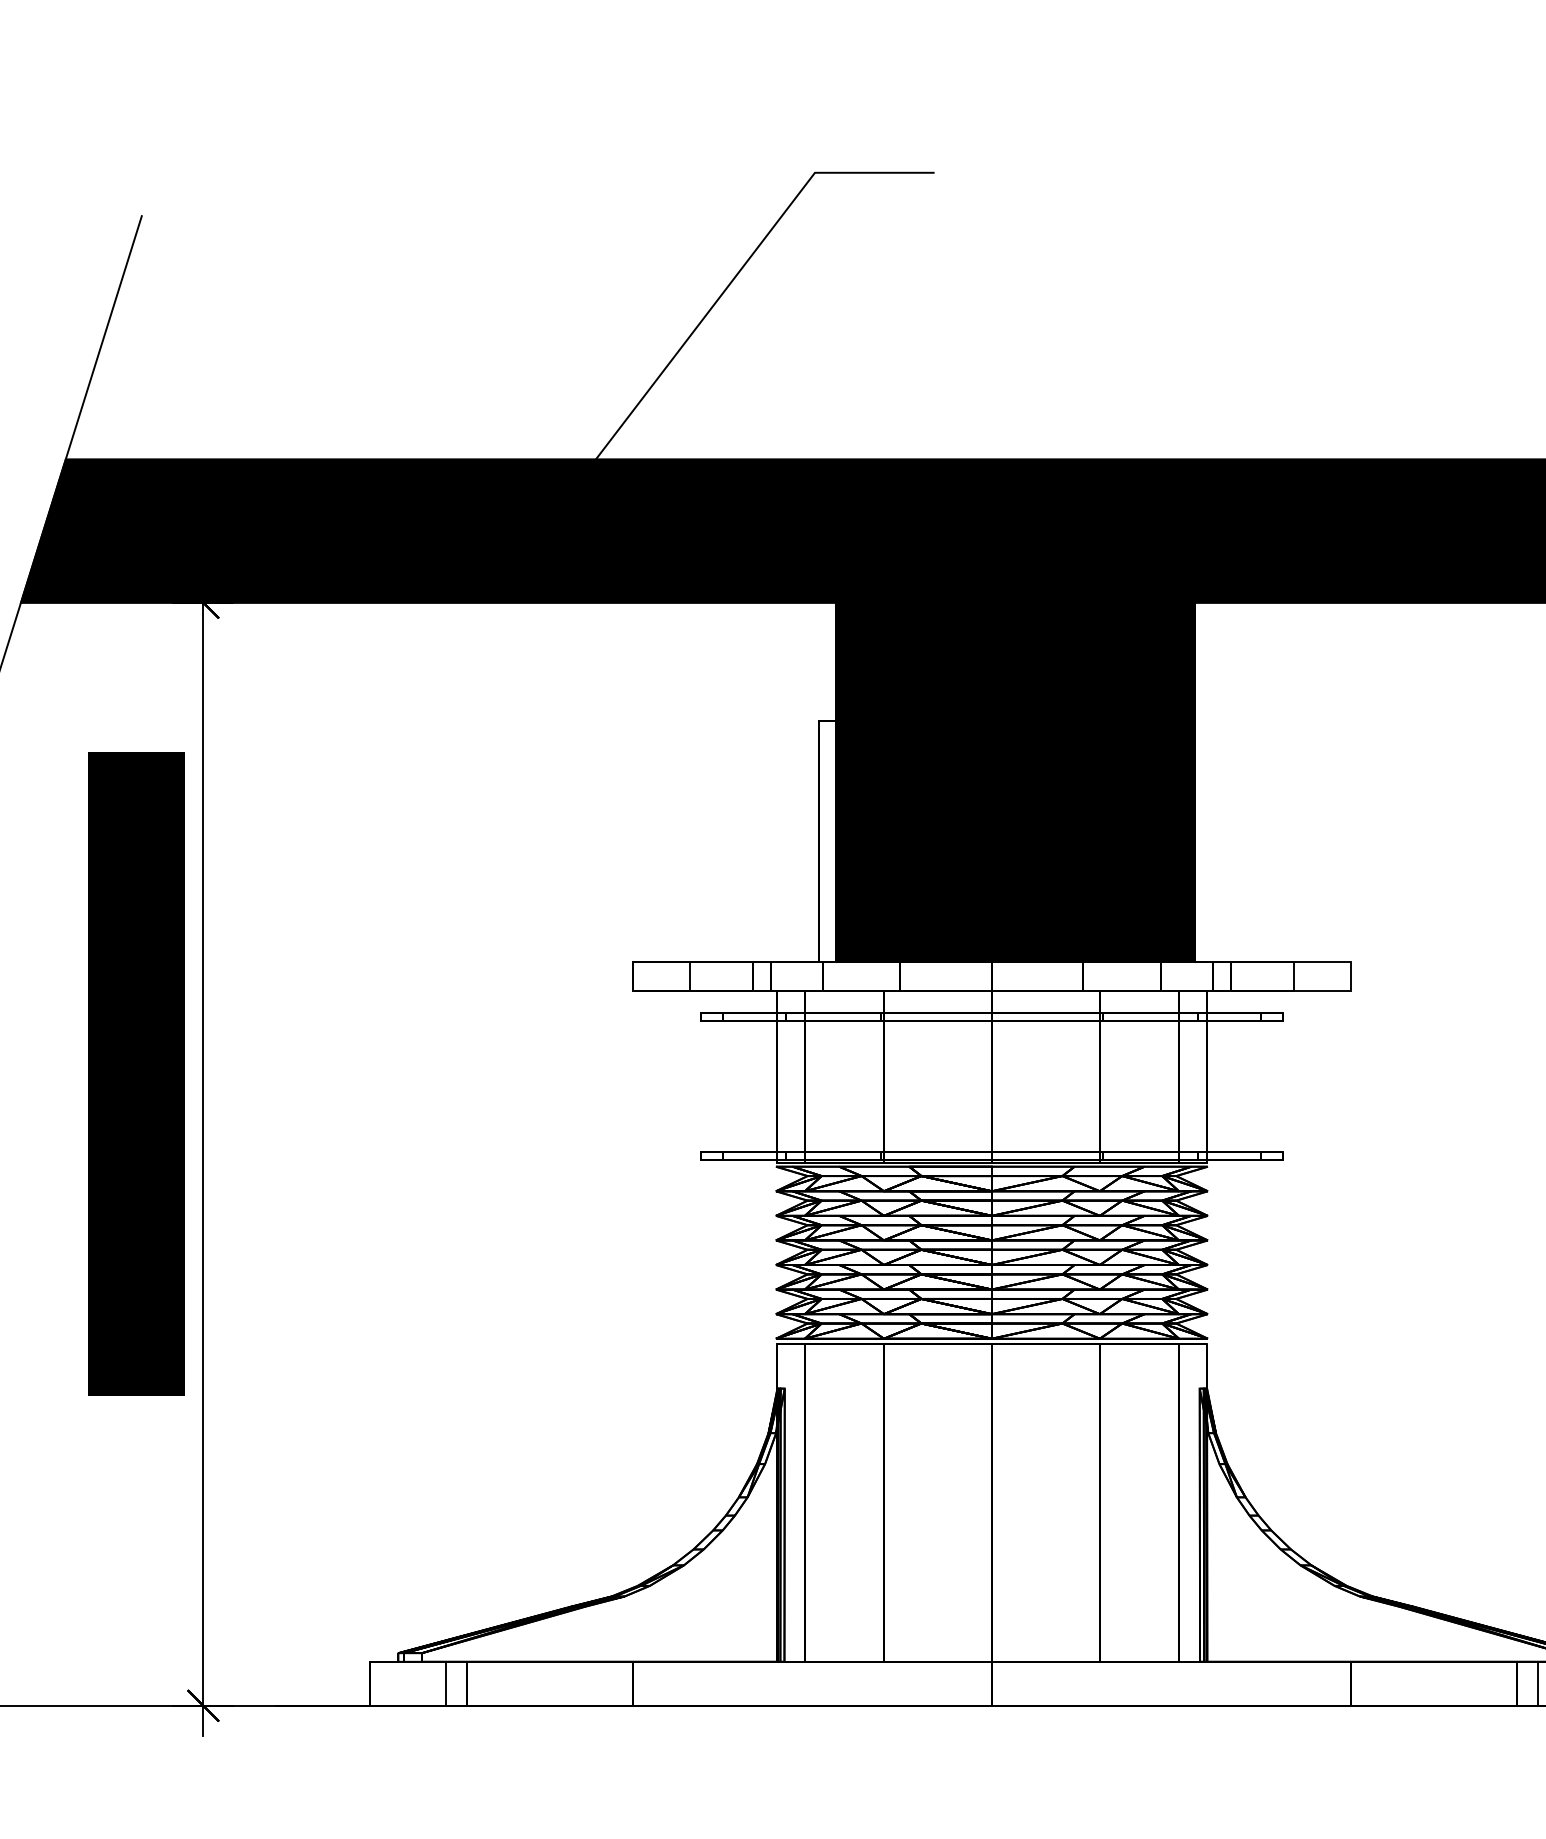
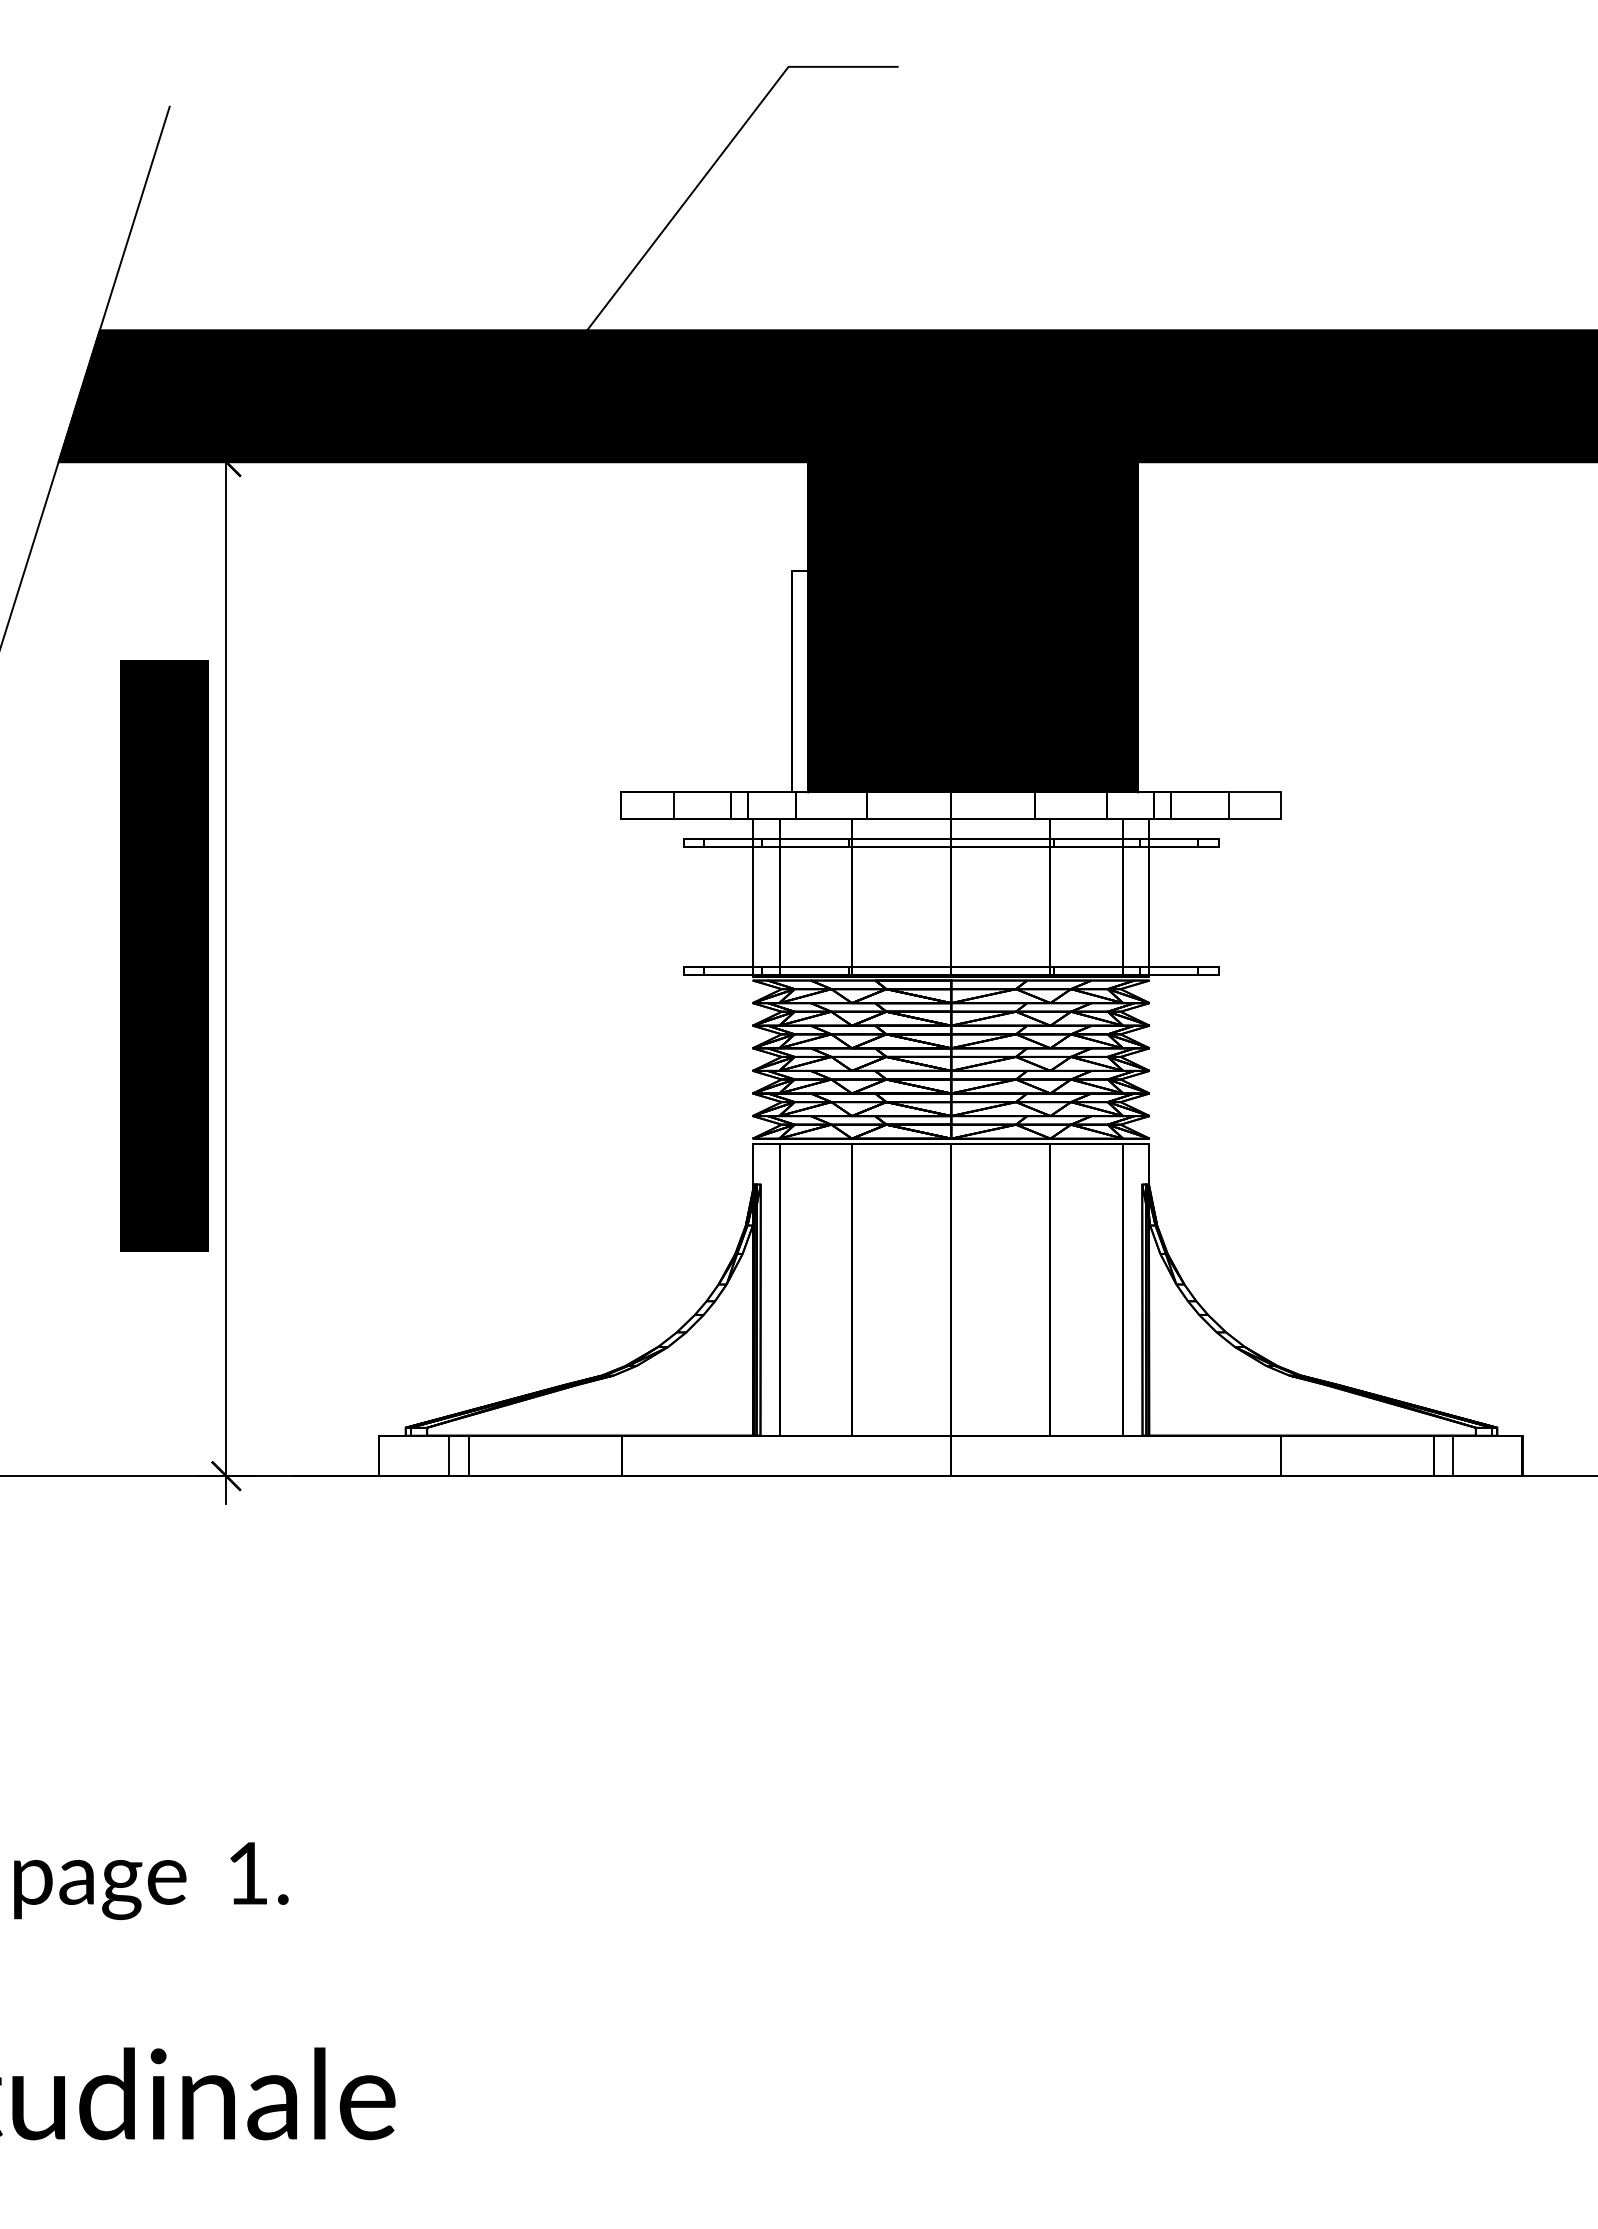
text: (136, 1074) -> (164, 955), moved

